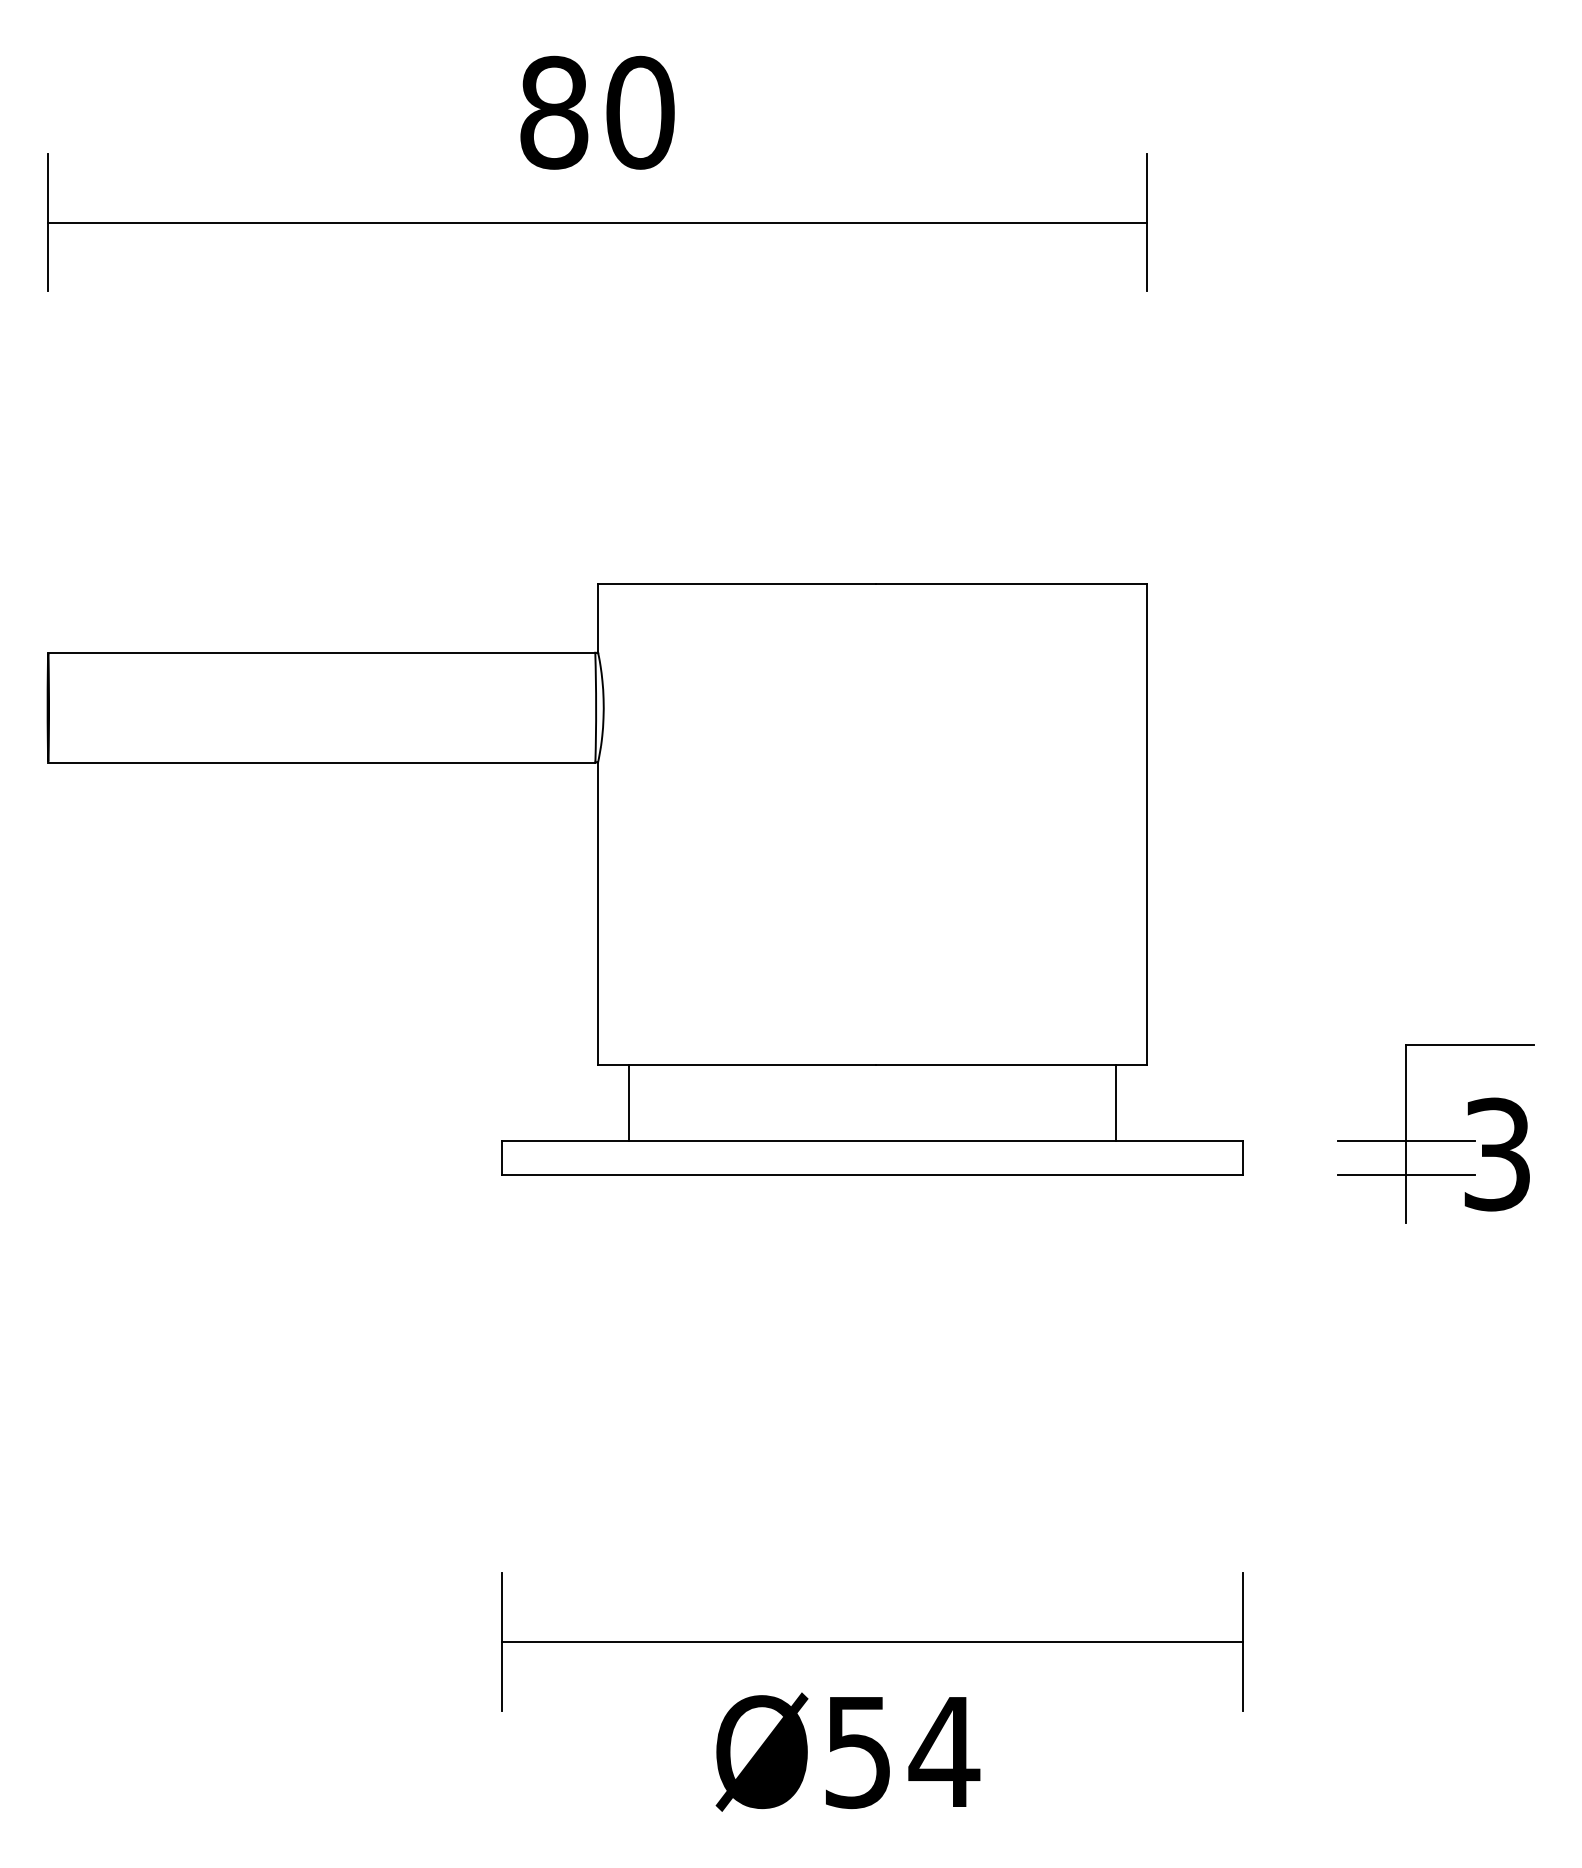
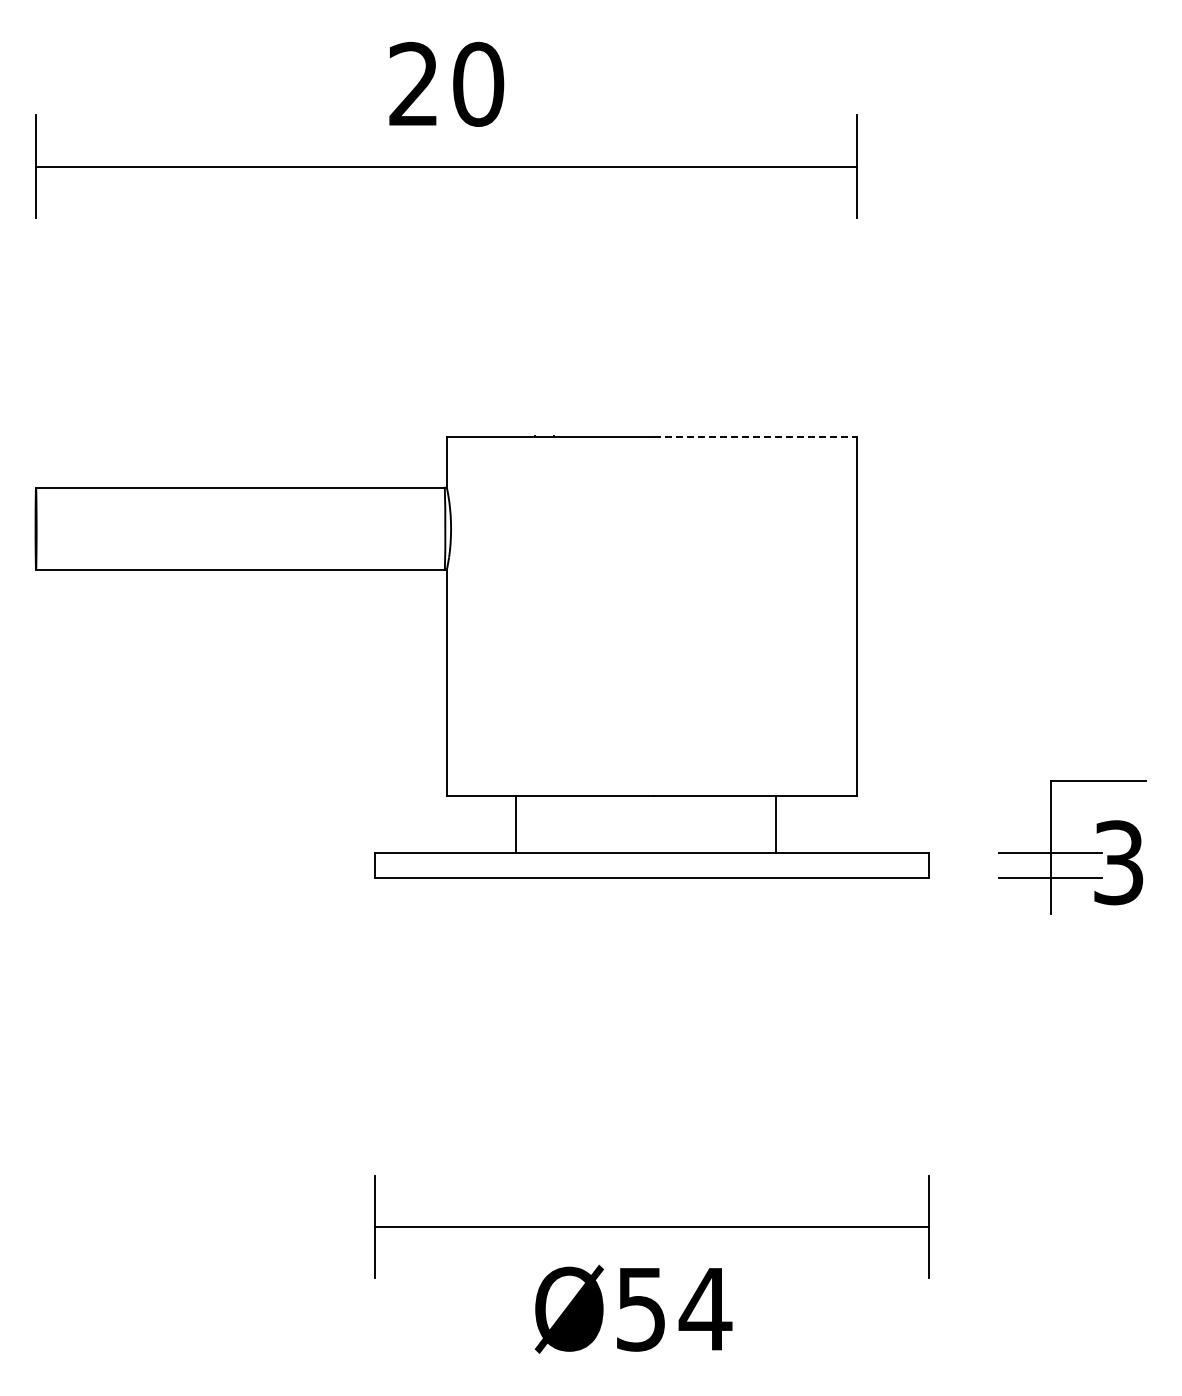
text: (553, 111) -> (413, 83), 80 -> 20
line: (1012, 584) -> (756, 436), solid -> dashed
line: (628, 1101) -> (515, 823), moved
line: (1115, 1101) -> (775, 823), moved

